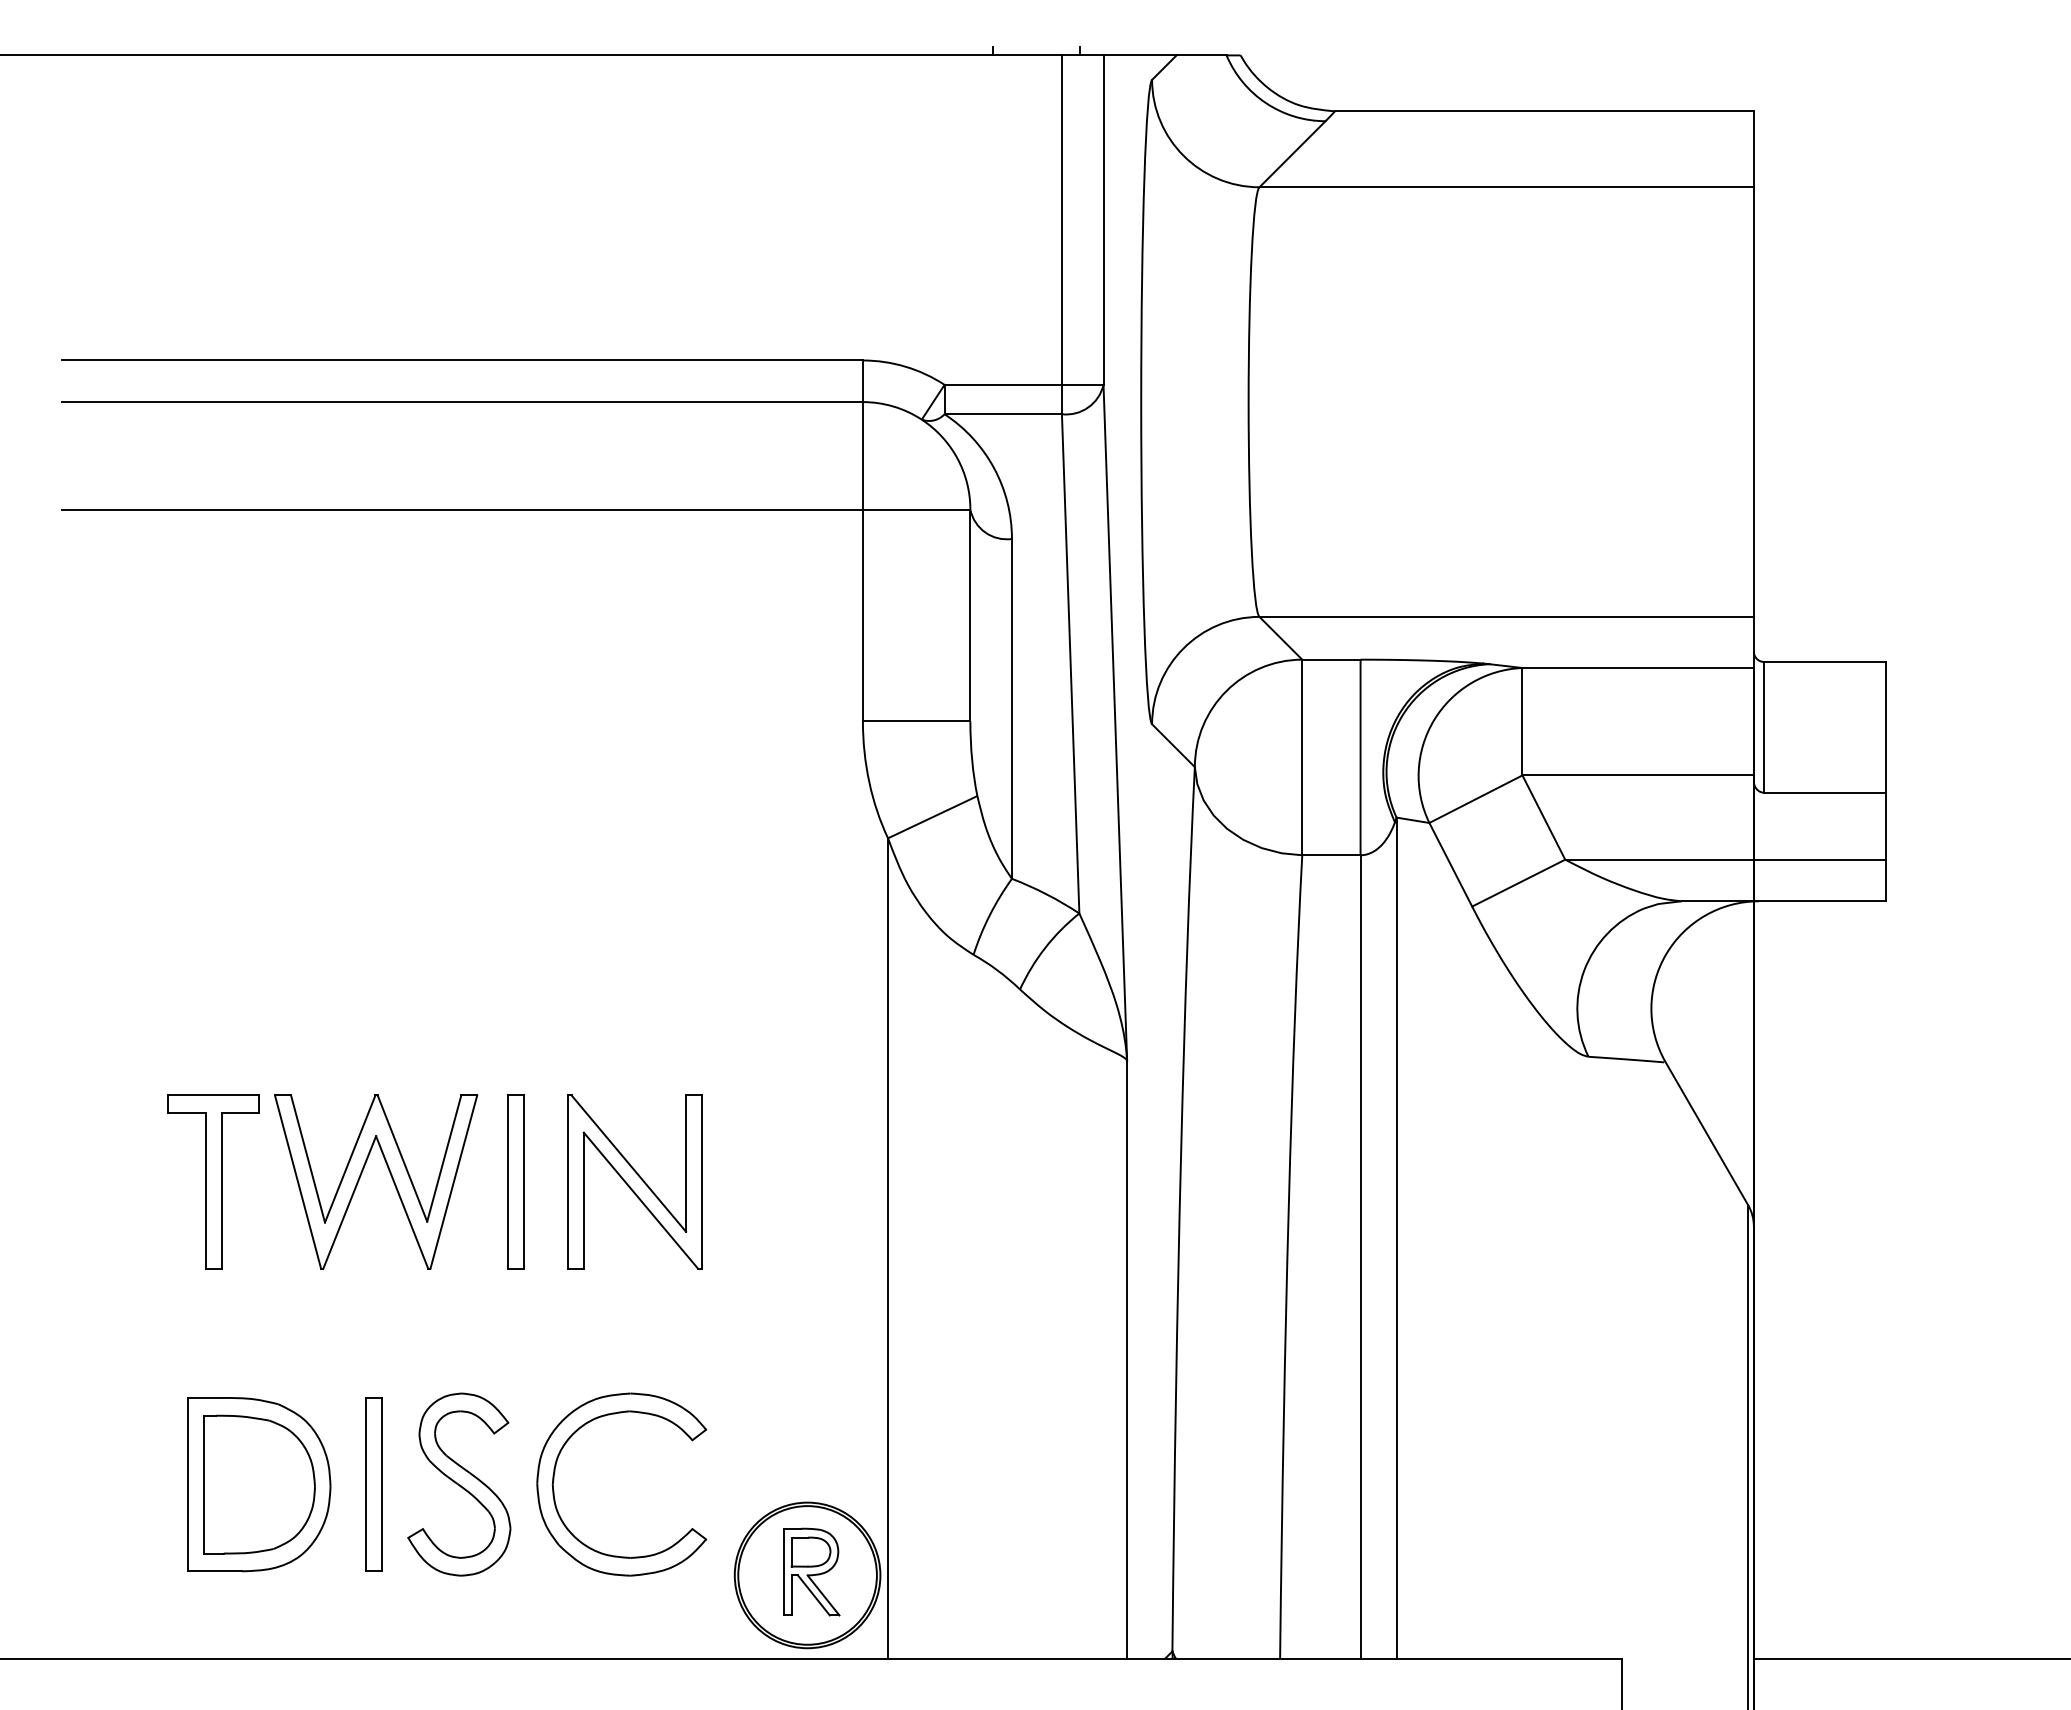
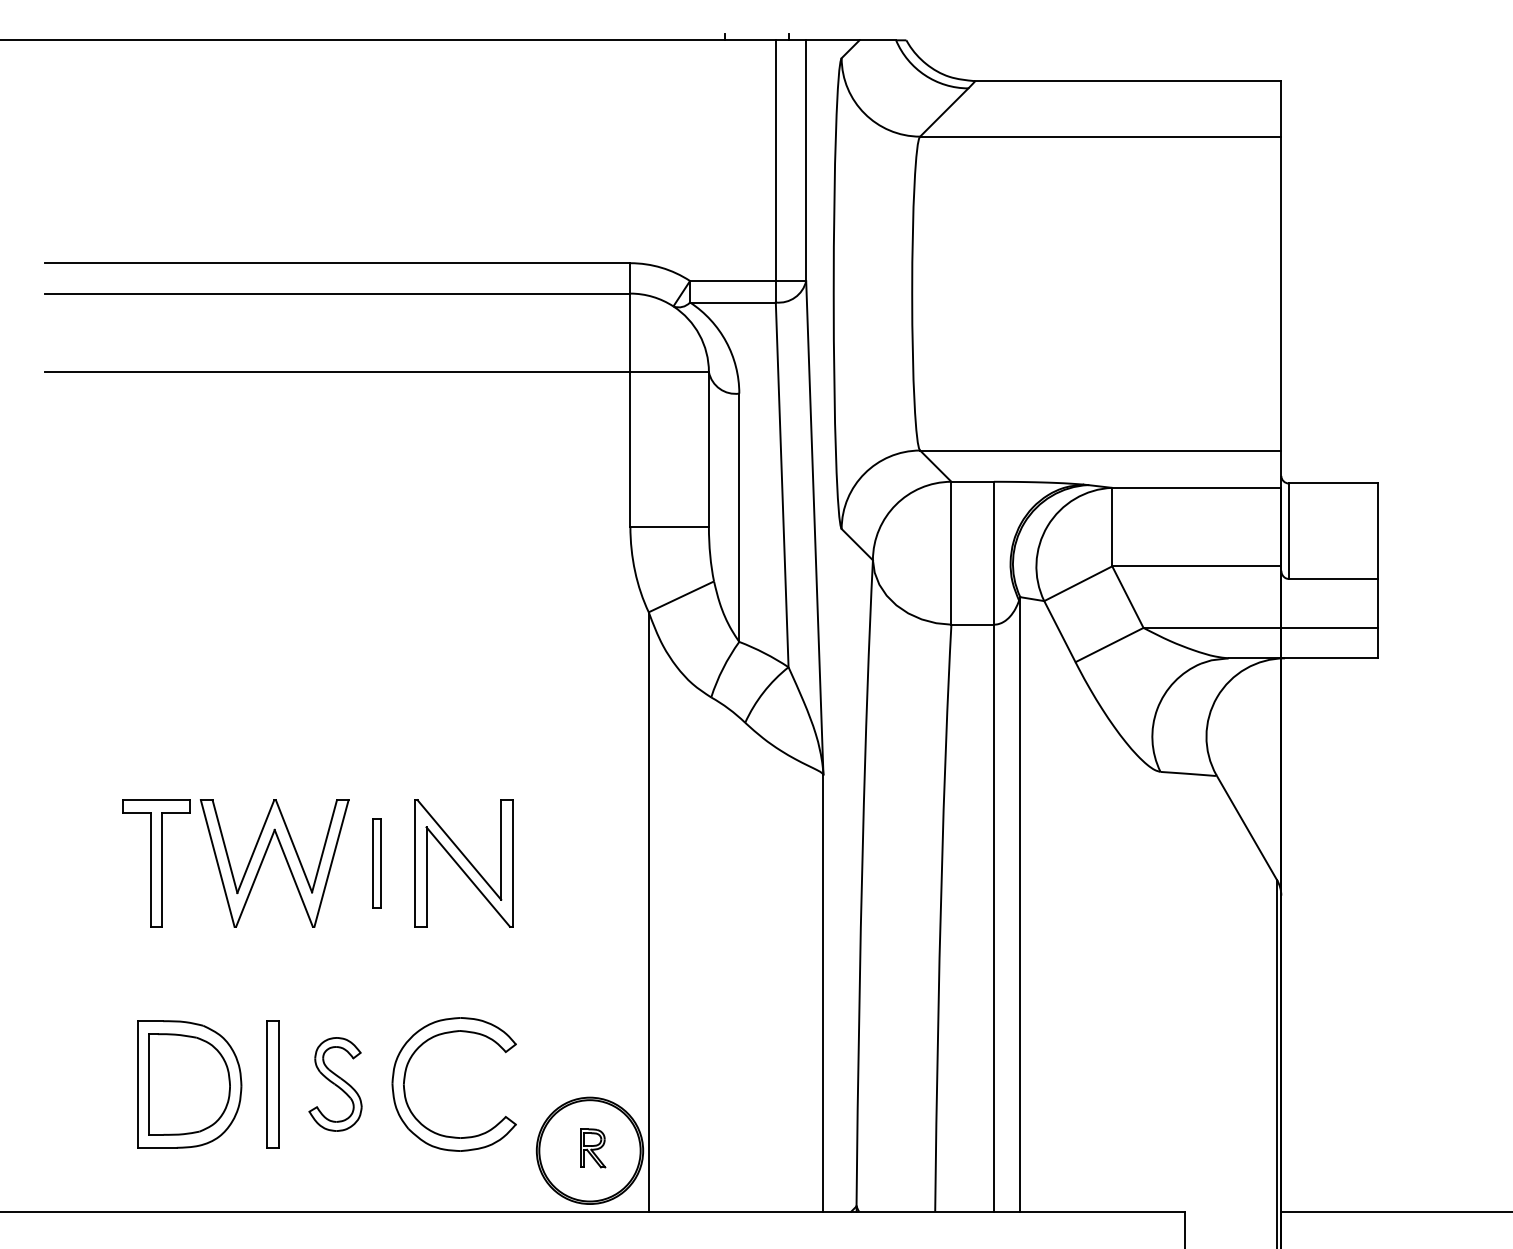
part: (515, 1181) -> (376, 863), size x0.7
part: (459, 1484) -> (335, 1084), size x0.7
part: (811, 1571) -> (592, 1147), size x0.6

